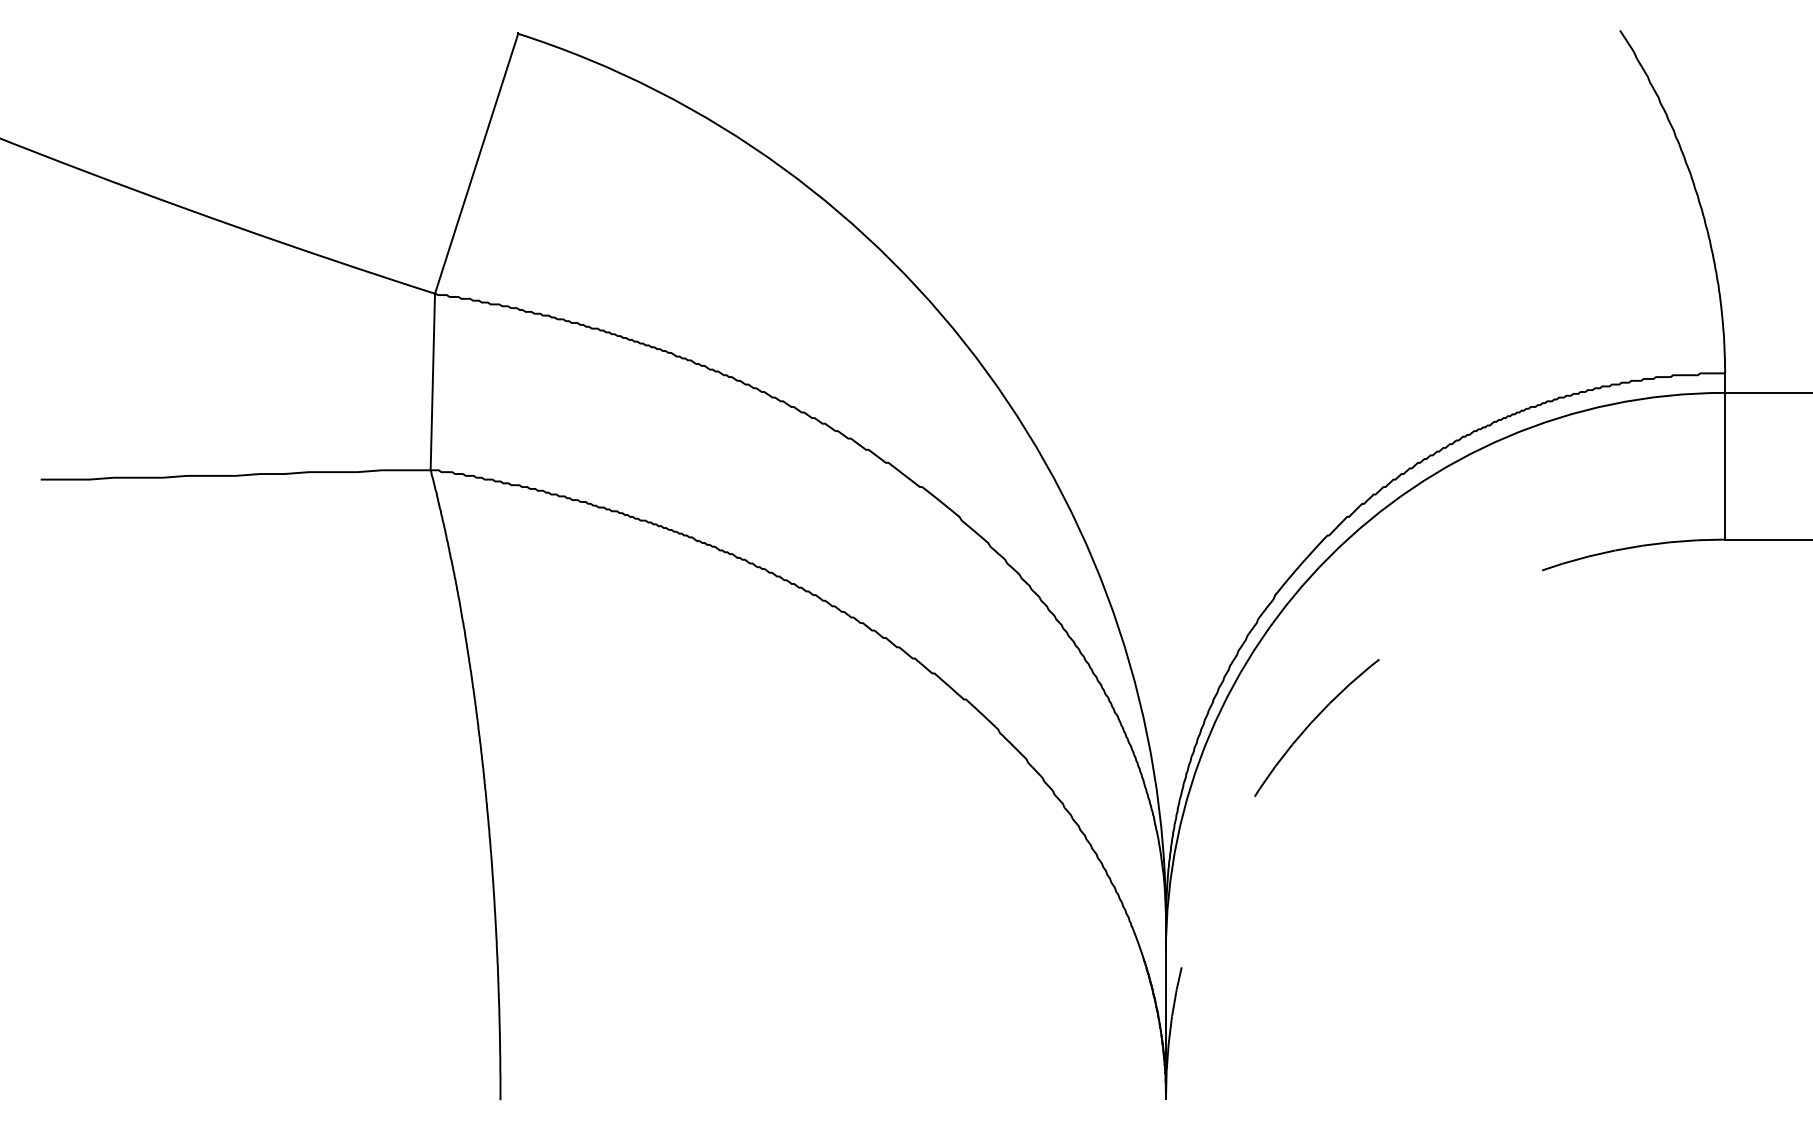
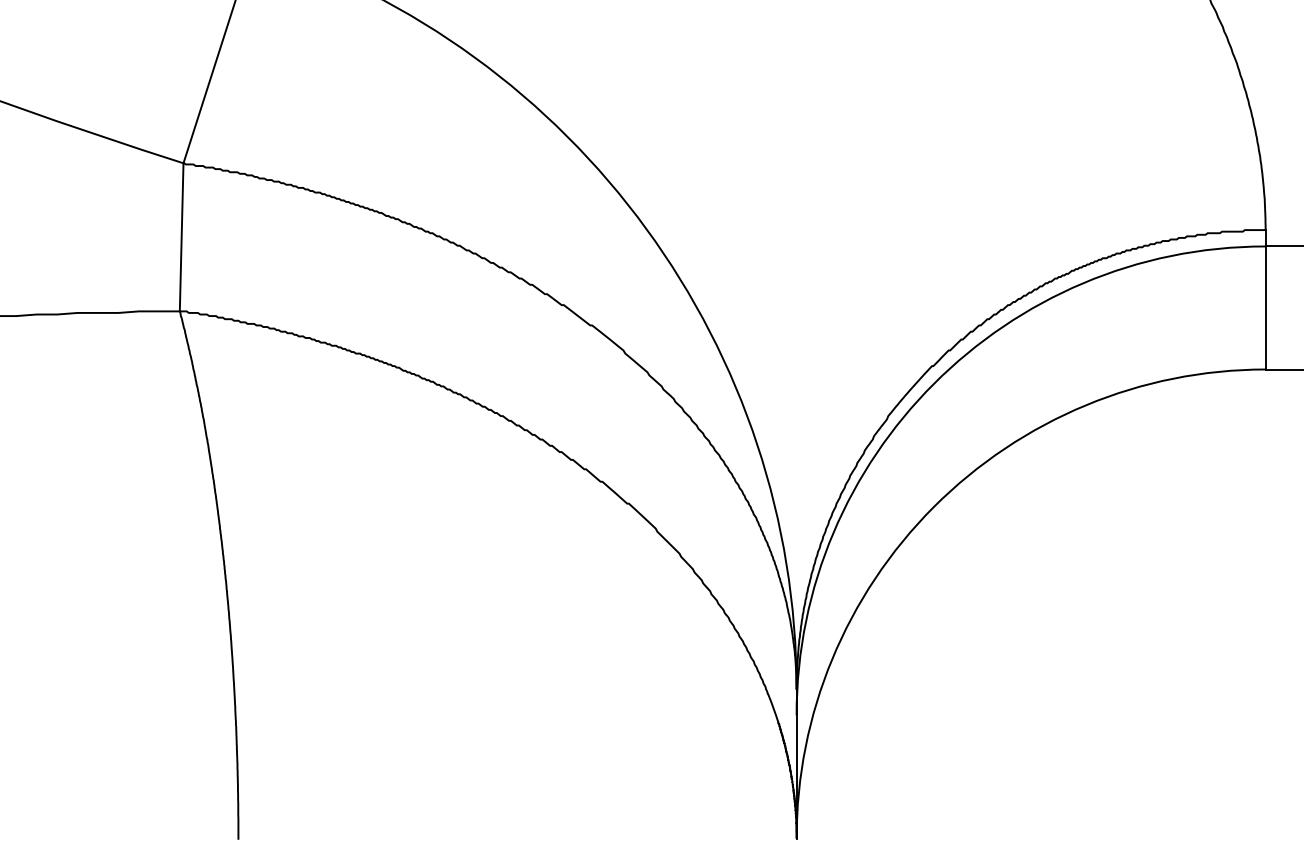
arc: (1329, 703) -> (933, 507), dashed -> solid

